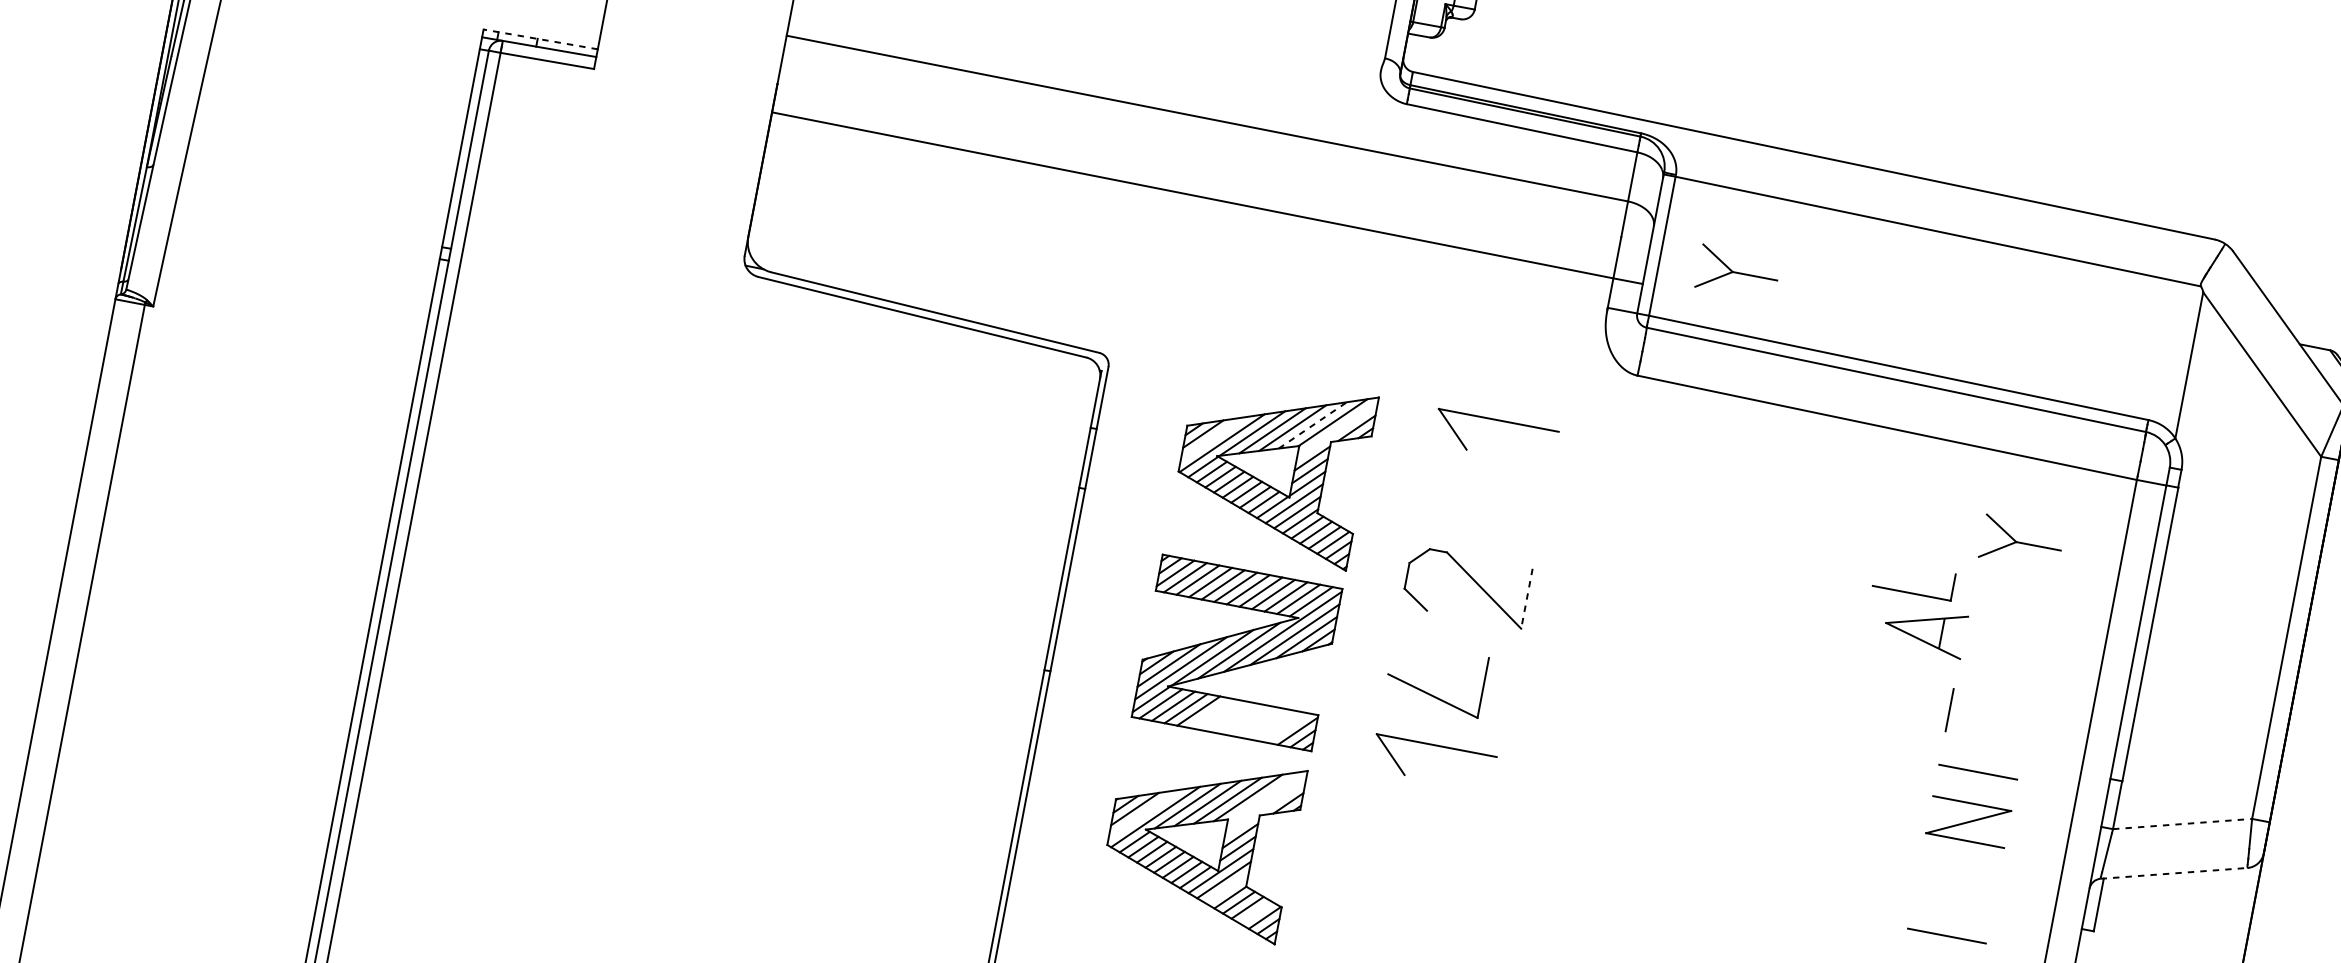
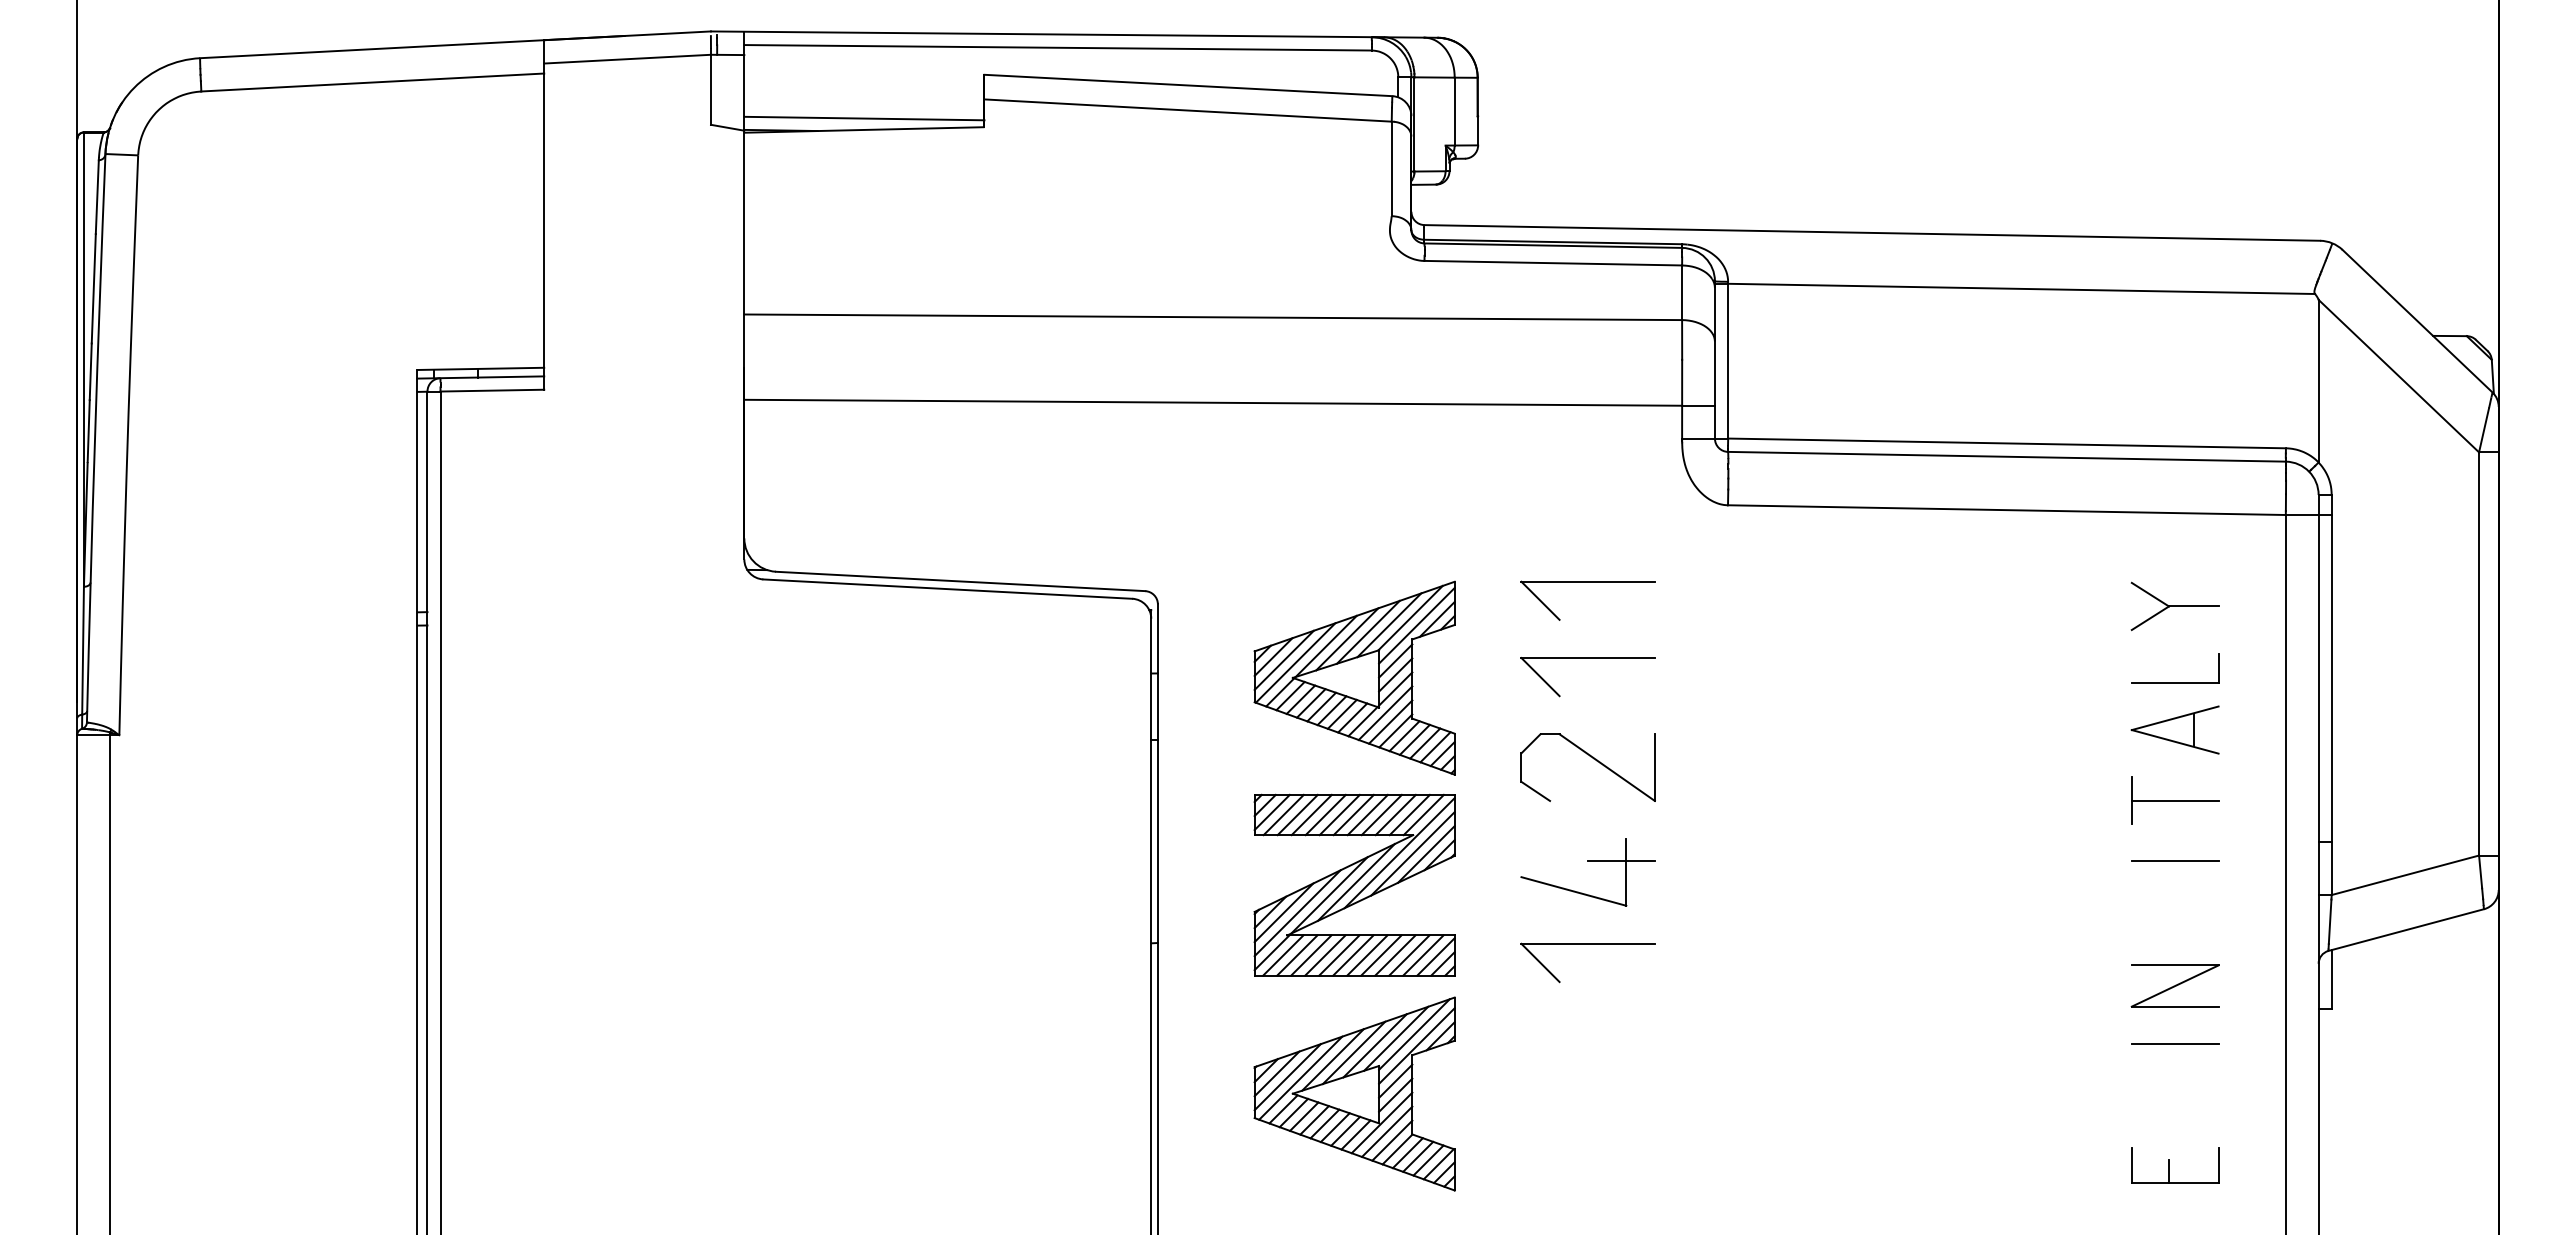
line: (540, 39) -> (480, 368), dashed -> solid
part: (1737, 272) -> (1814, 374), removed
line: (1313, 424) -> (1389, 624), dashed -> solid
line: (1337, 430) -> (1416, 625), added
line: (1211, 437) -> (1283, 659), added
part: (1485, 489) -> (1587, 658), added
part: (1912, 592) -> (2175, 682), moved
line: (1526, 599) -> (1654, 768), dashed -> solid
part: (1924, 629) -> (2174, 729), moved
line: (1480, 677) -> (1621, 861), added
line: (1211, 713) -> (1339, 955), added
line: (1224, 715) -> (1353, 955), added
line: (1988, 717) -> (2174, 800), added
line: (1236, 718) -> (1367, 955), added
line: (1249, 720) -> (1381, 955), added
line: (1261, 723) -> (1395, 955), added
line: (1274, 725) -> (1409, 955), added
line: (1286, 727) -> (1423, 955), added
line: (1265, 797) -> (1414, 1034), added
line: (1265, 807) -> (1416, 1045), added
line: (1143, 814) -> (1287, 1077), added
part: (1968, 821) -> (2174, 985), moved
line: (2182, 824) -> (2405, 875), dashed -> solid
line: (2174, 872) -> (2406, 929), dashed -> solid
line: (1227, 888) -> (1392, 1140), added
line: (1256, 912) -> (1428, 1160), added

